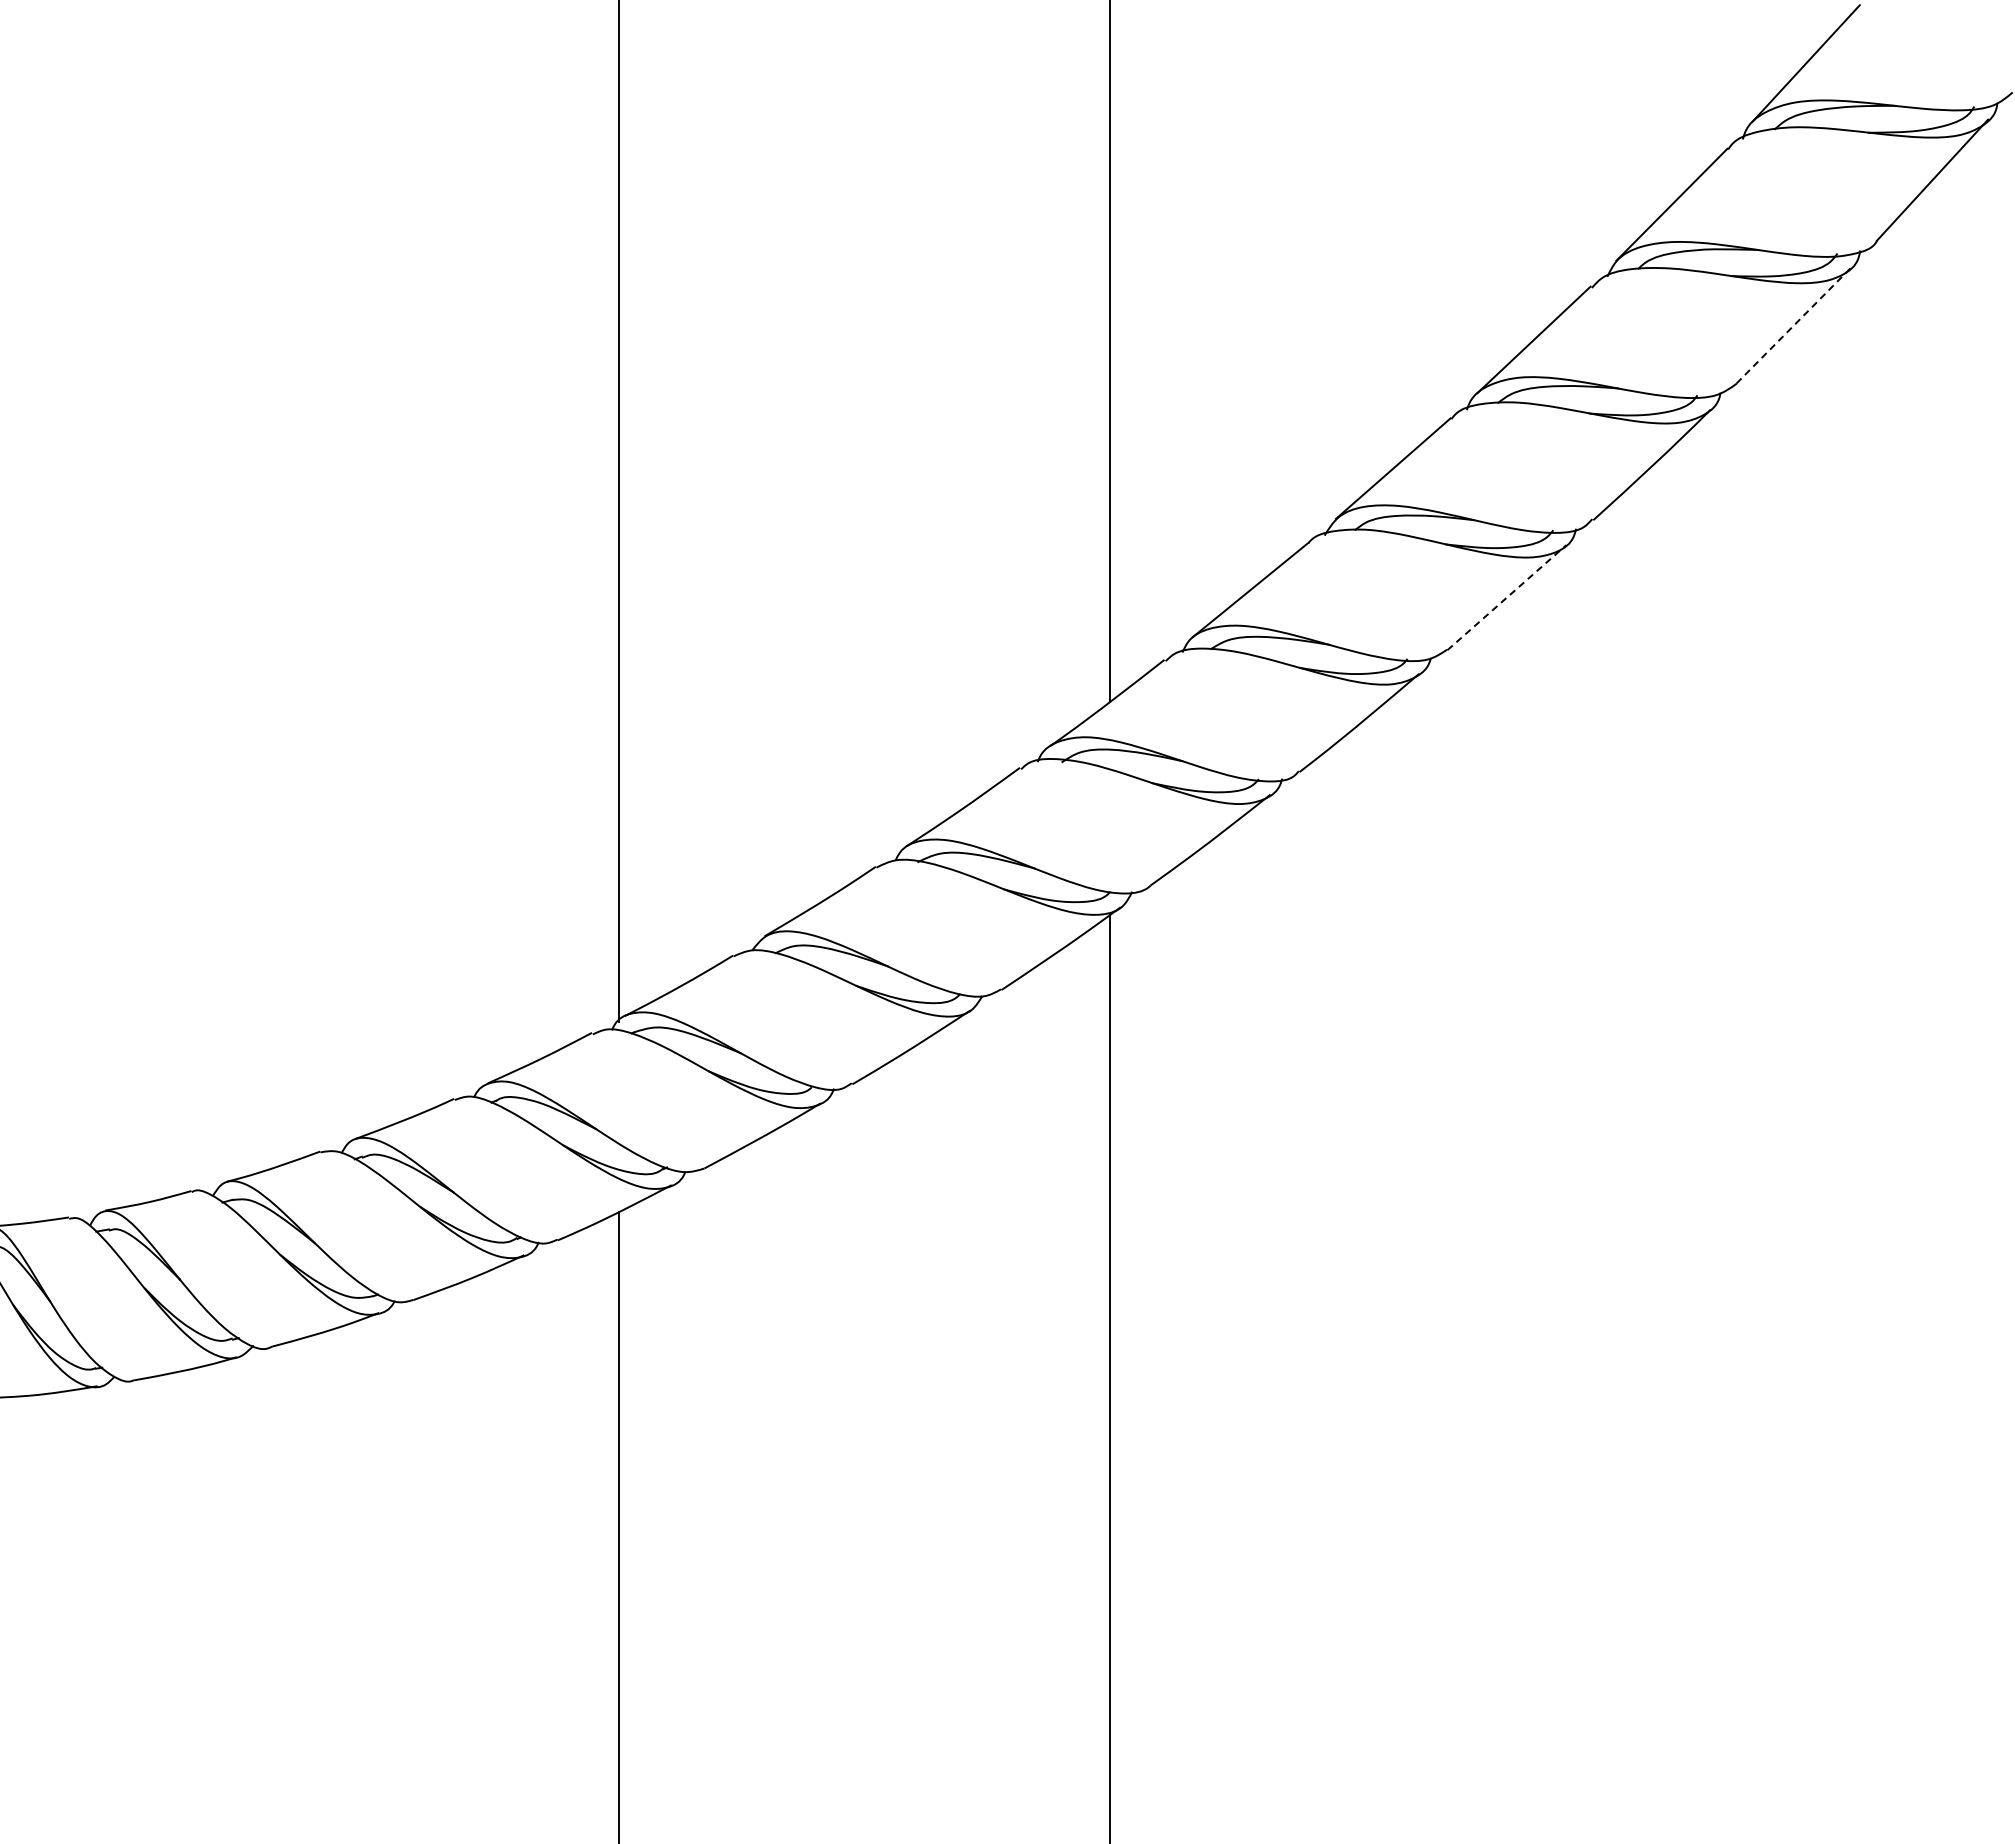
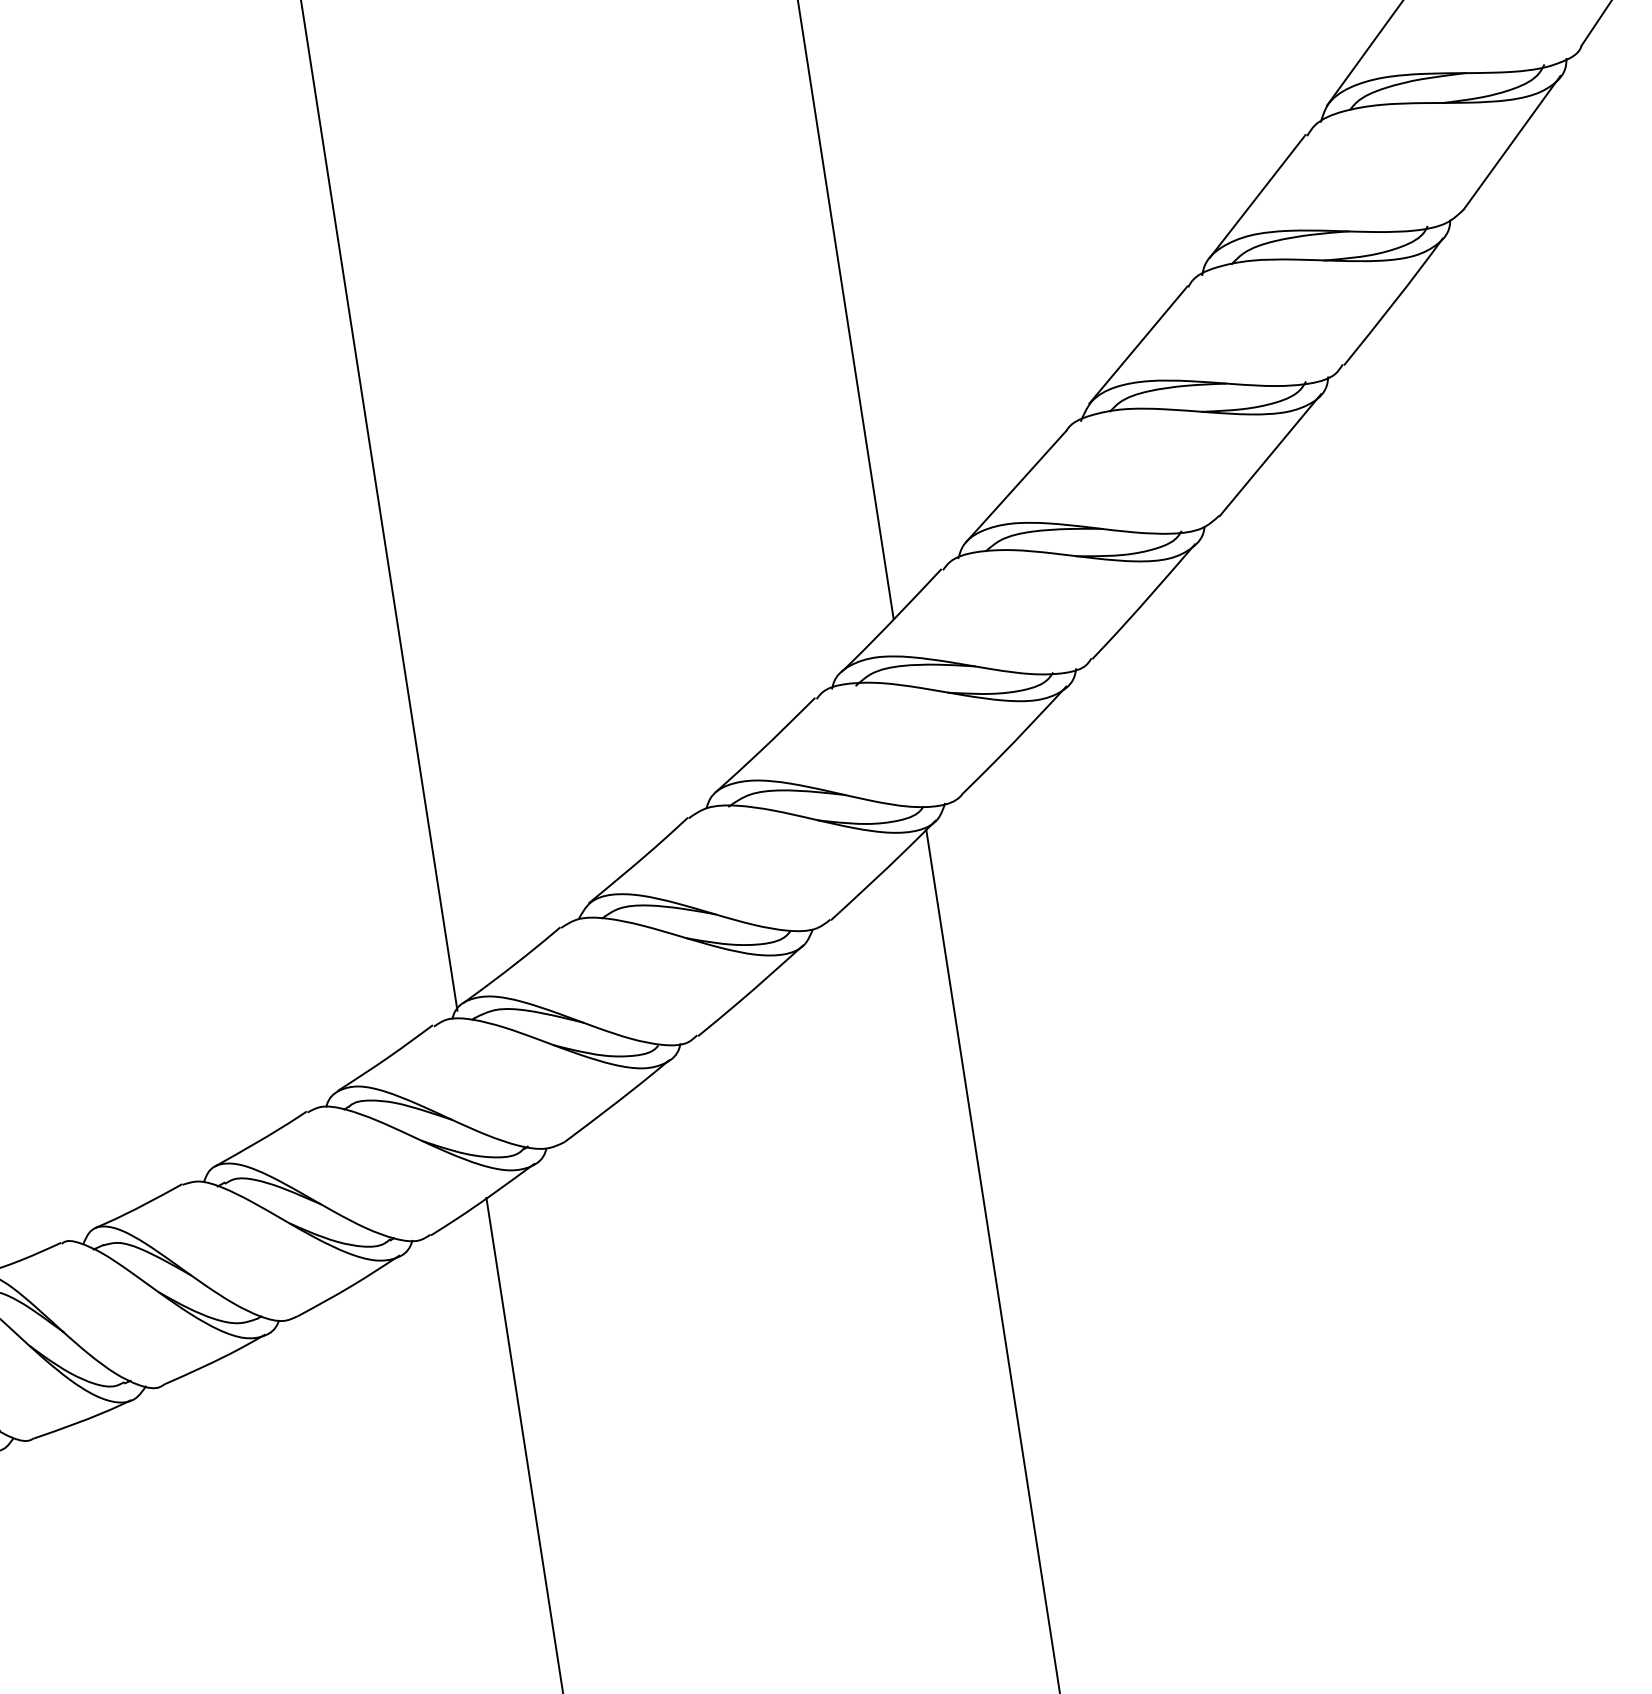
line: (1794, 325) -> (1513, 142), dashed -> solid
line: (1507, 597) -> (1270, 454), dashed -> solid

